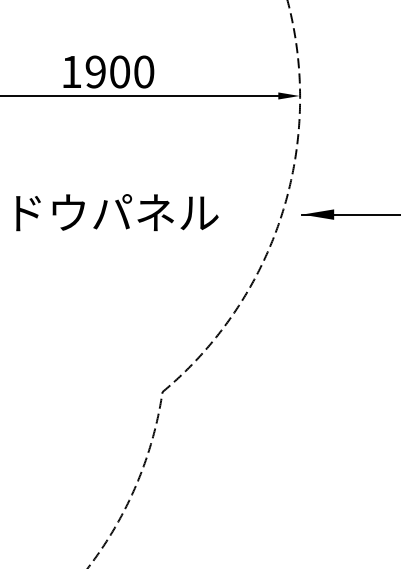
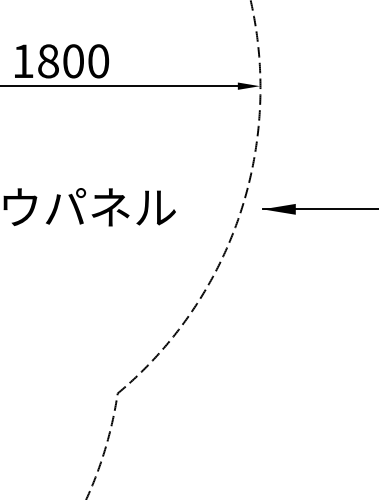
text: (95, 71) -> (48, 60), 1900 -> 1800

